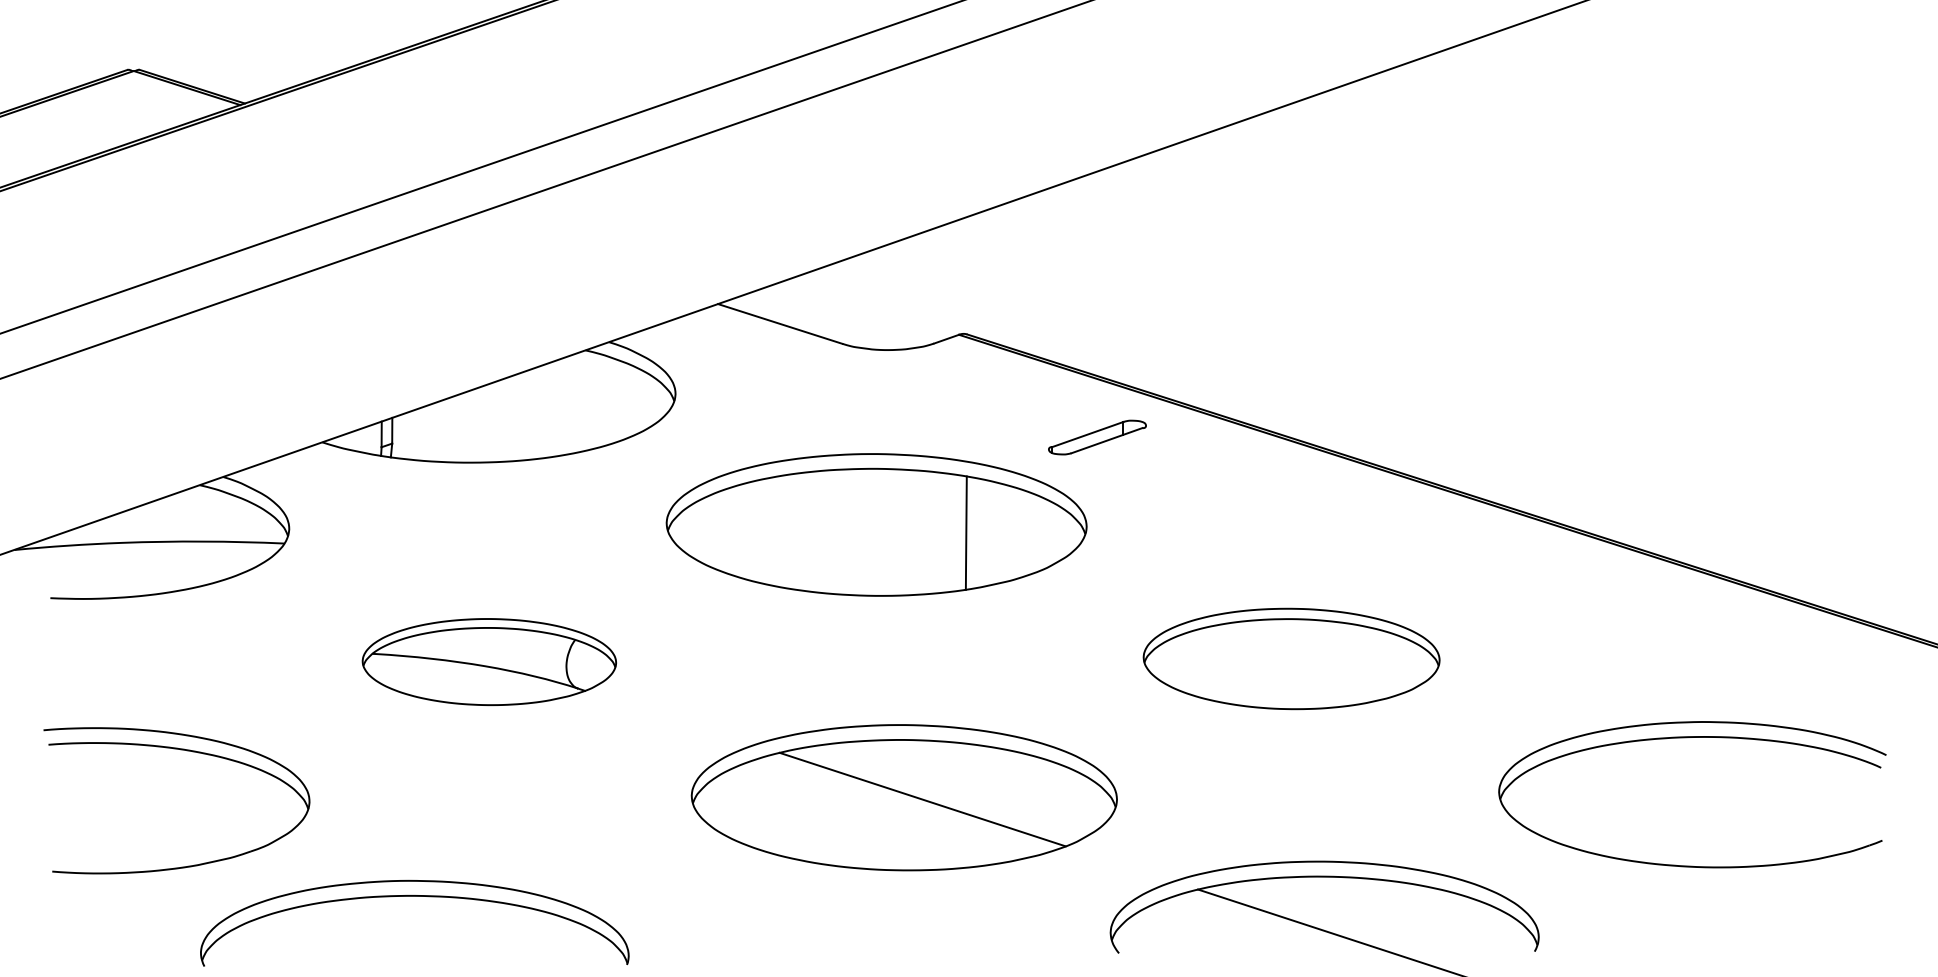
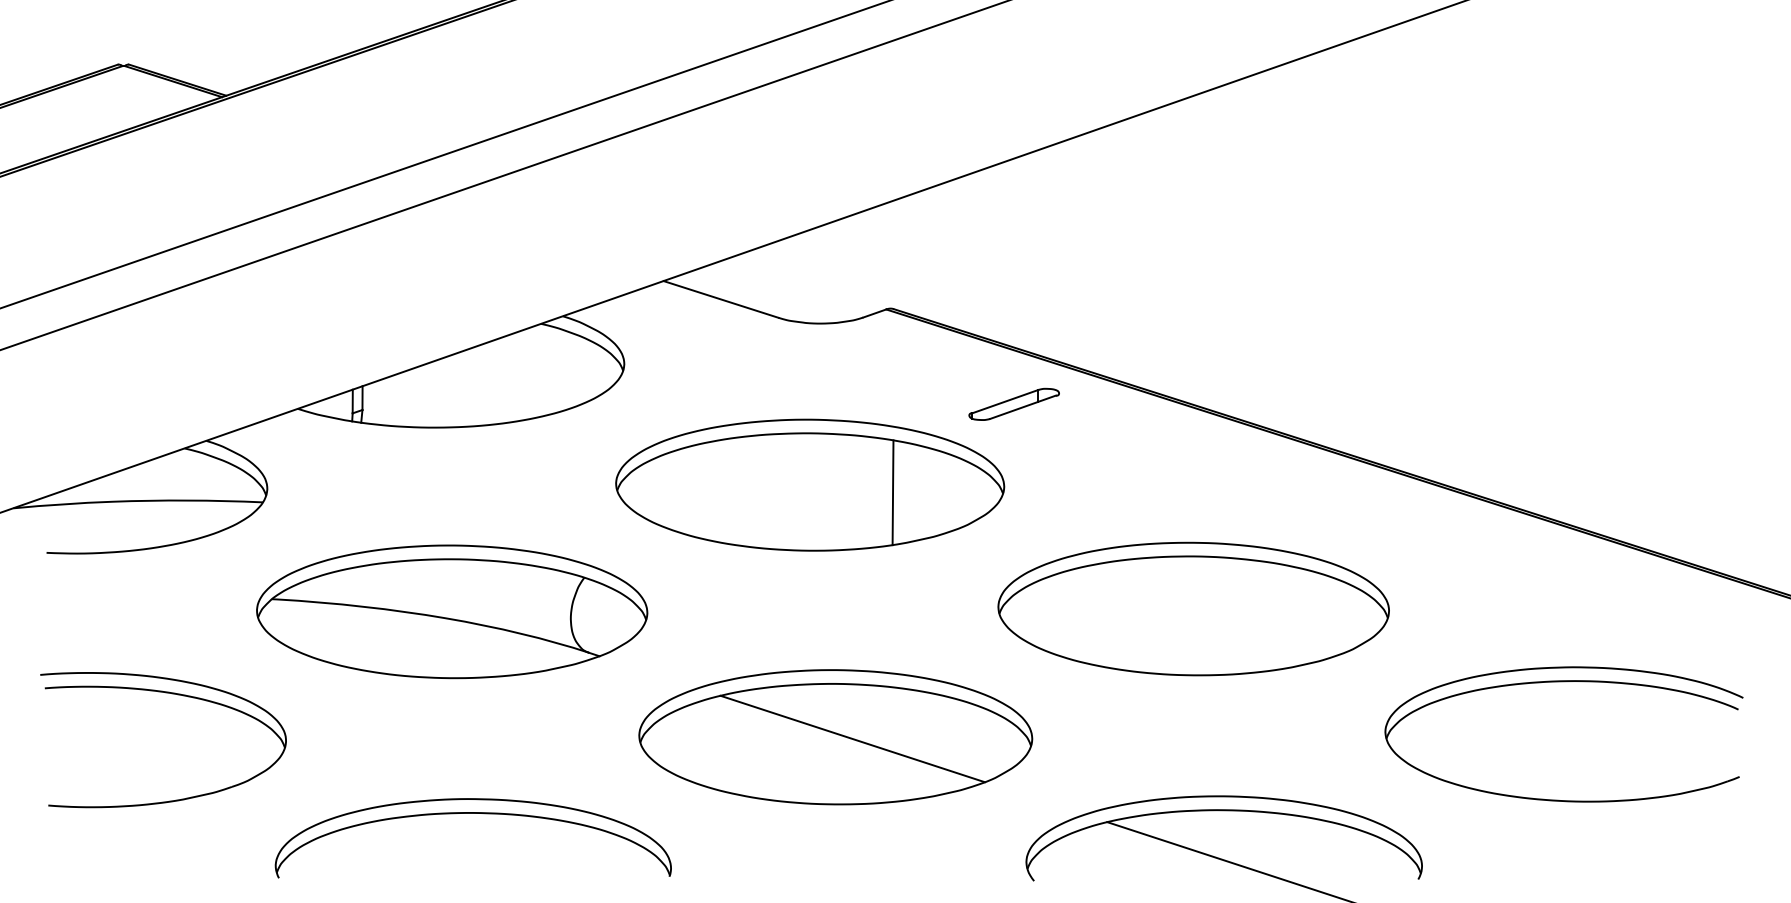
part: (1291, 658) -> (1193, 608), size x1.43
part: (489, 661) -> (452, 611), size x1.67
part: (413, 896) -> (472, 813), moved

